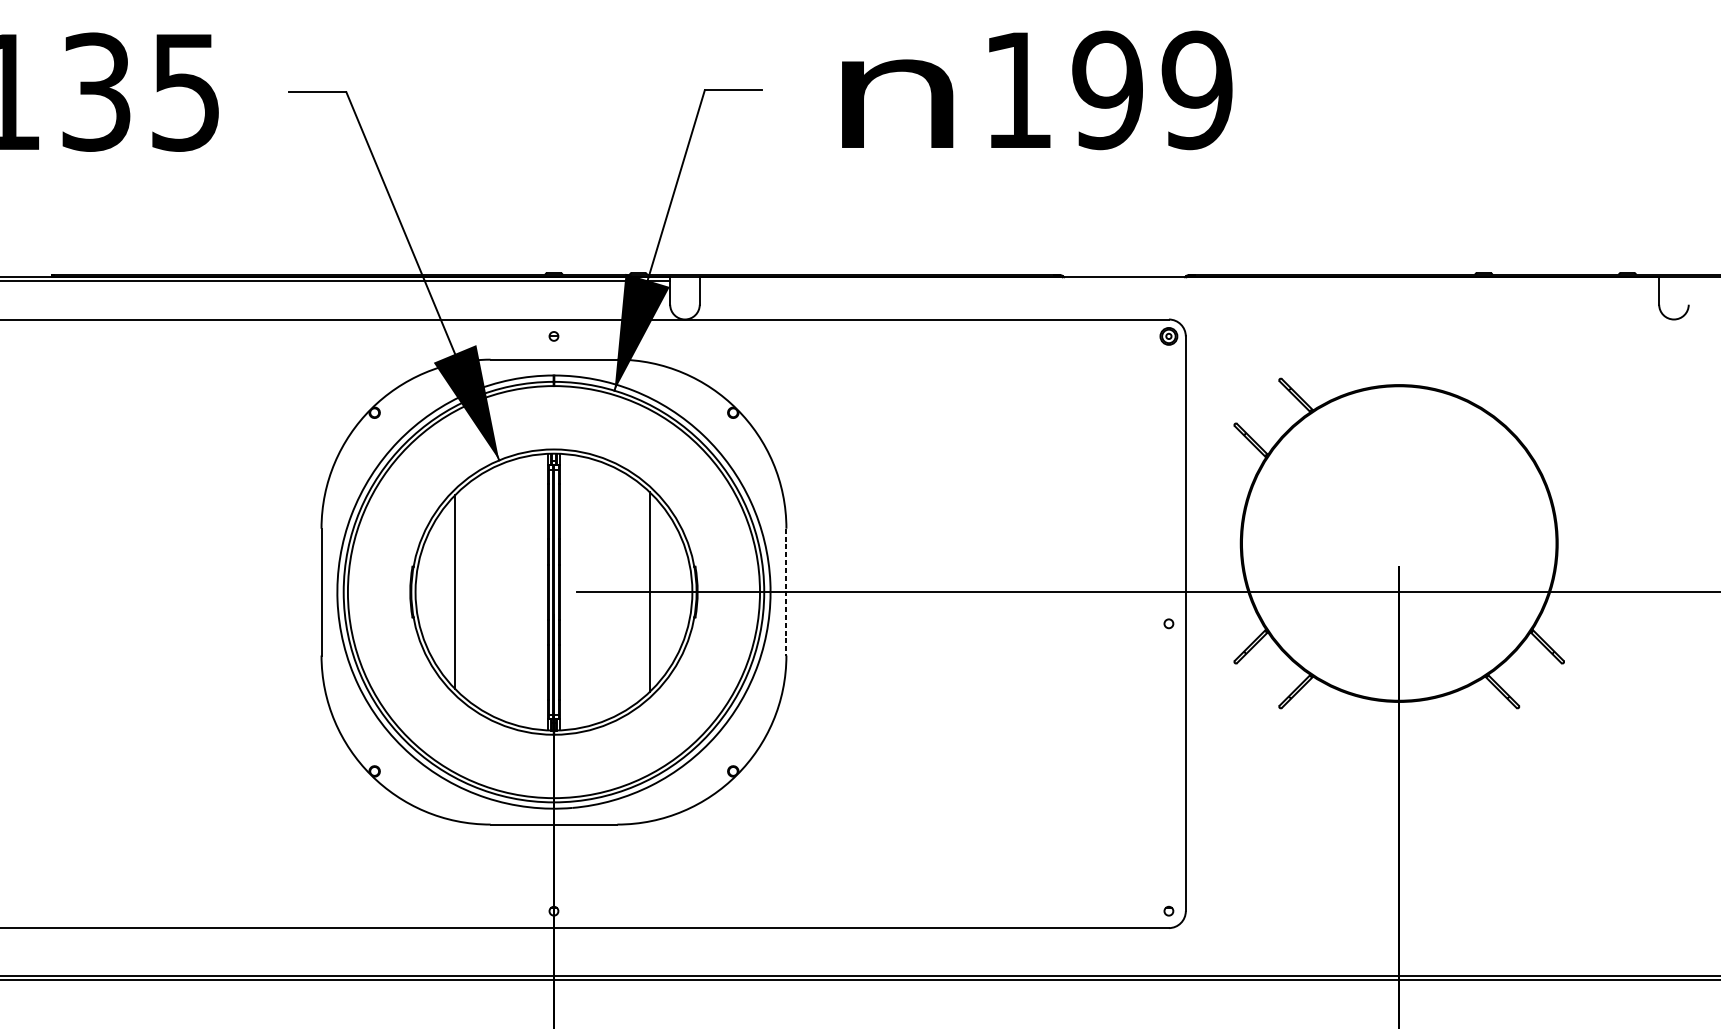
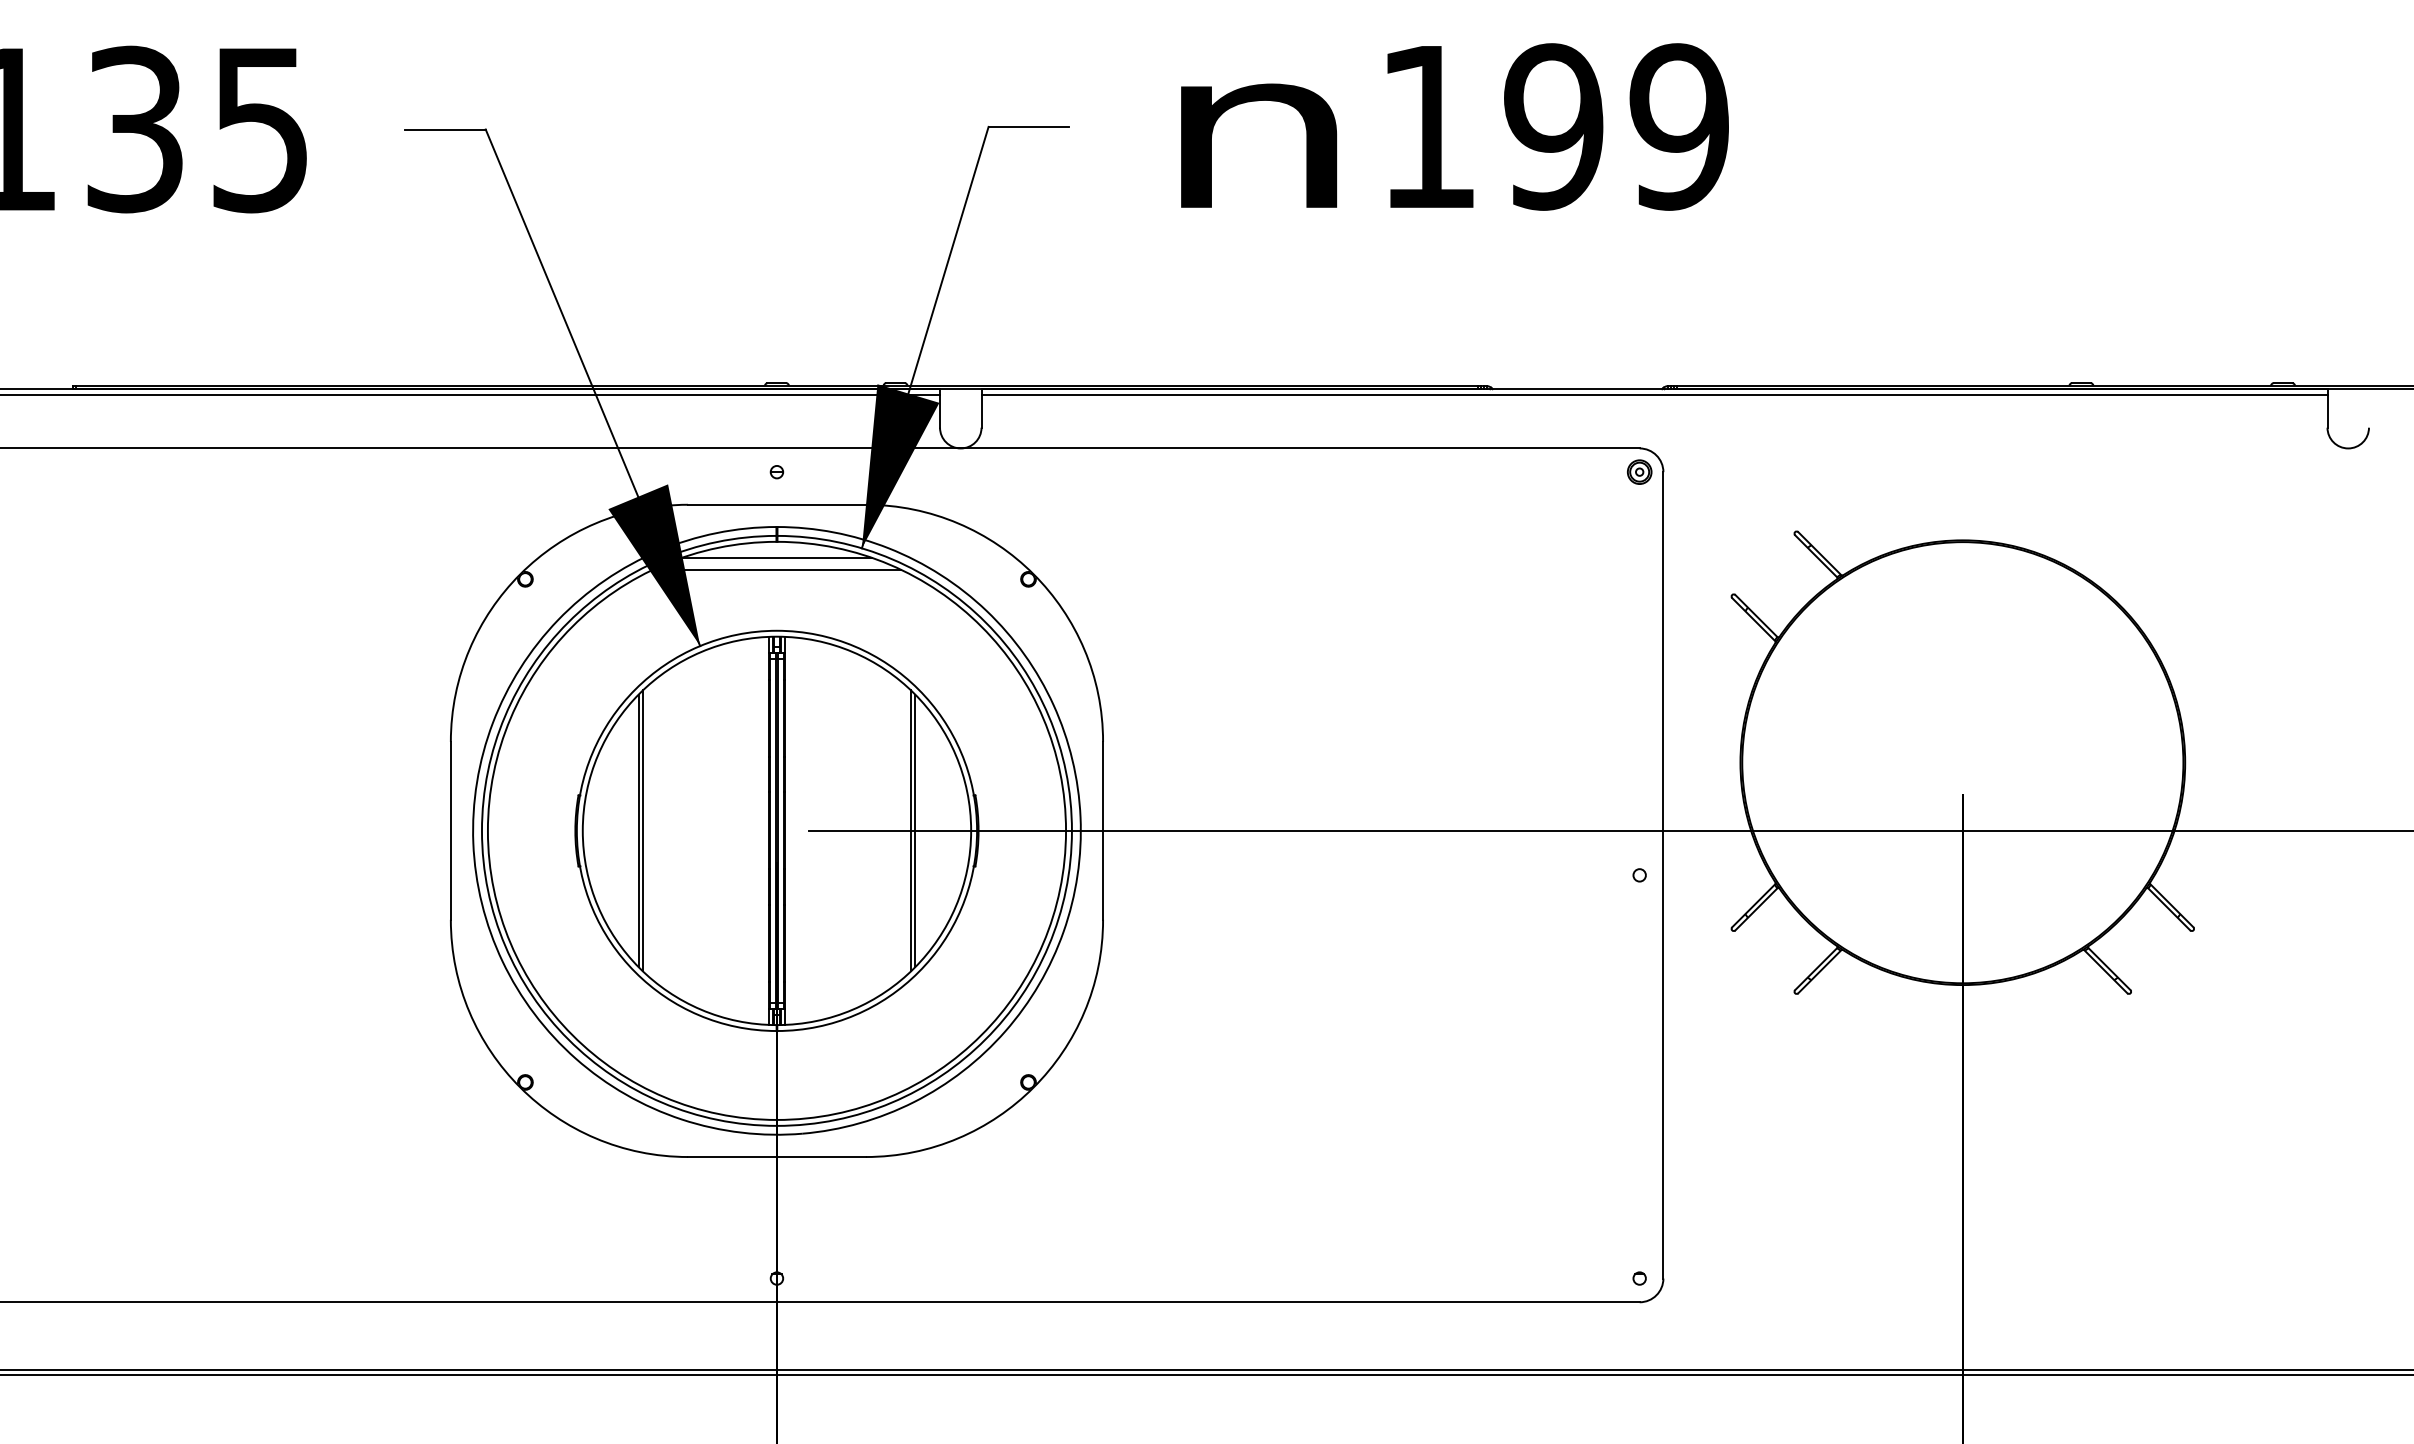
line: (1179, 281) -> (1654, 395), added
line: (553, 397) -> (776, 558), added
line: (553, 406) -> (776, 570), added
line: (458, 591) -> (642, 830), added
line: (652, 591) -> (915, 830), added
line: (786, 591) -> (1103, 830), dashed -> solid

